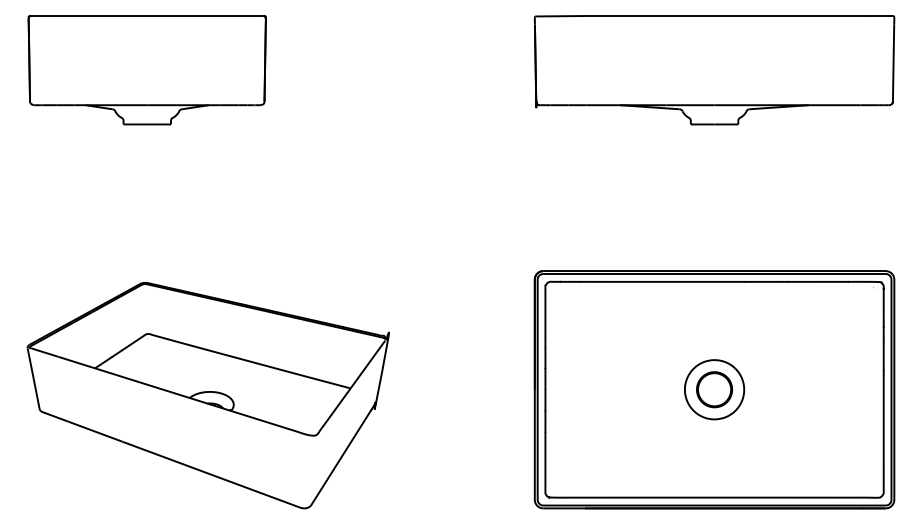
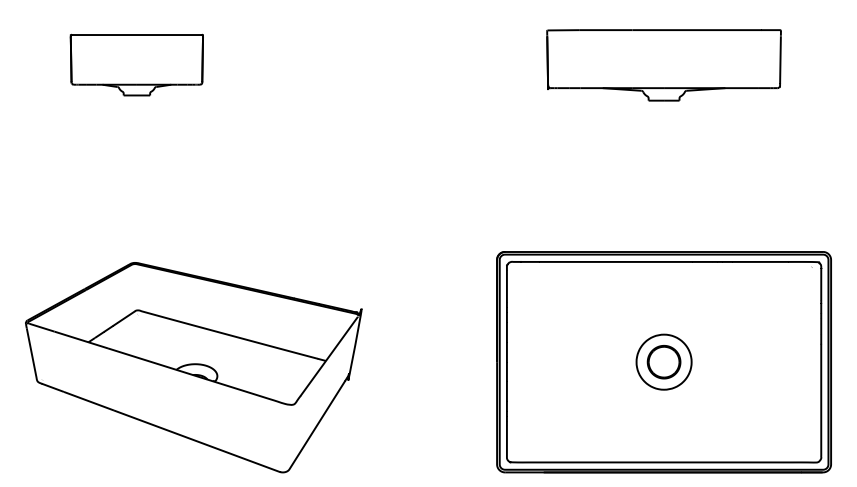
part: (146, 69) -> (136, 64), size x0.6
part: (714, 70) -> (664, 65), size x0.7

